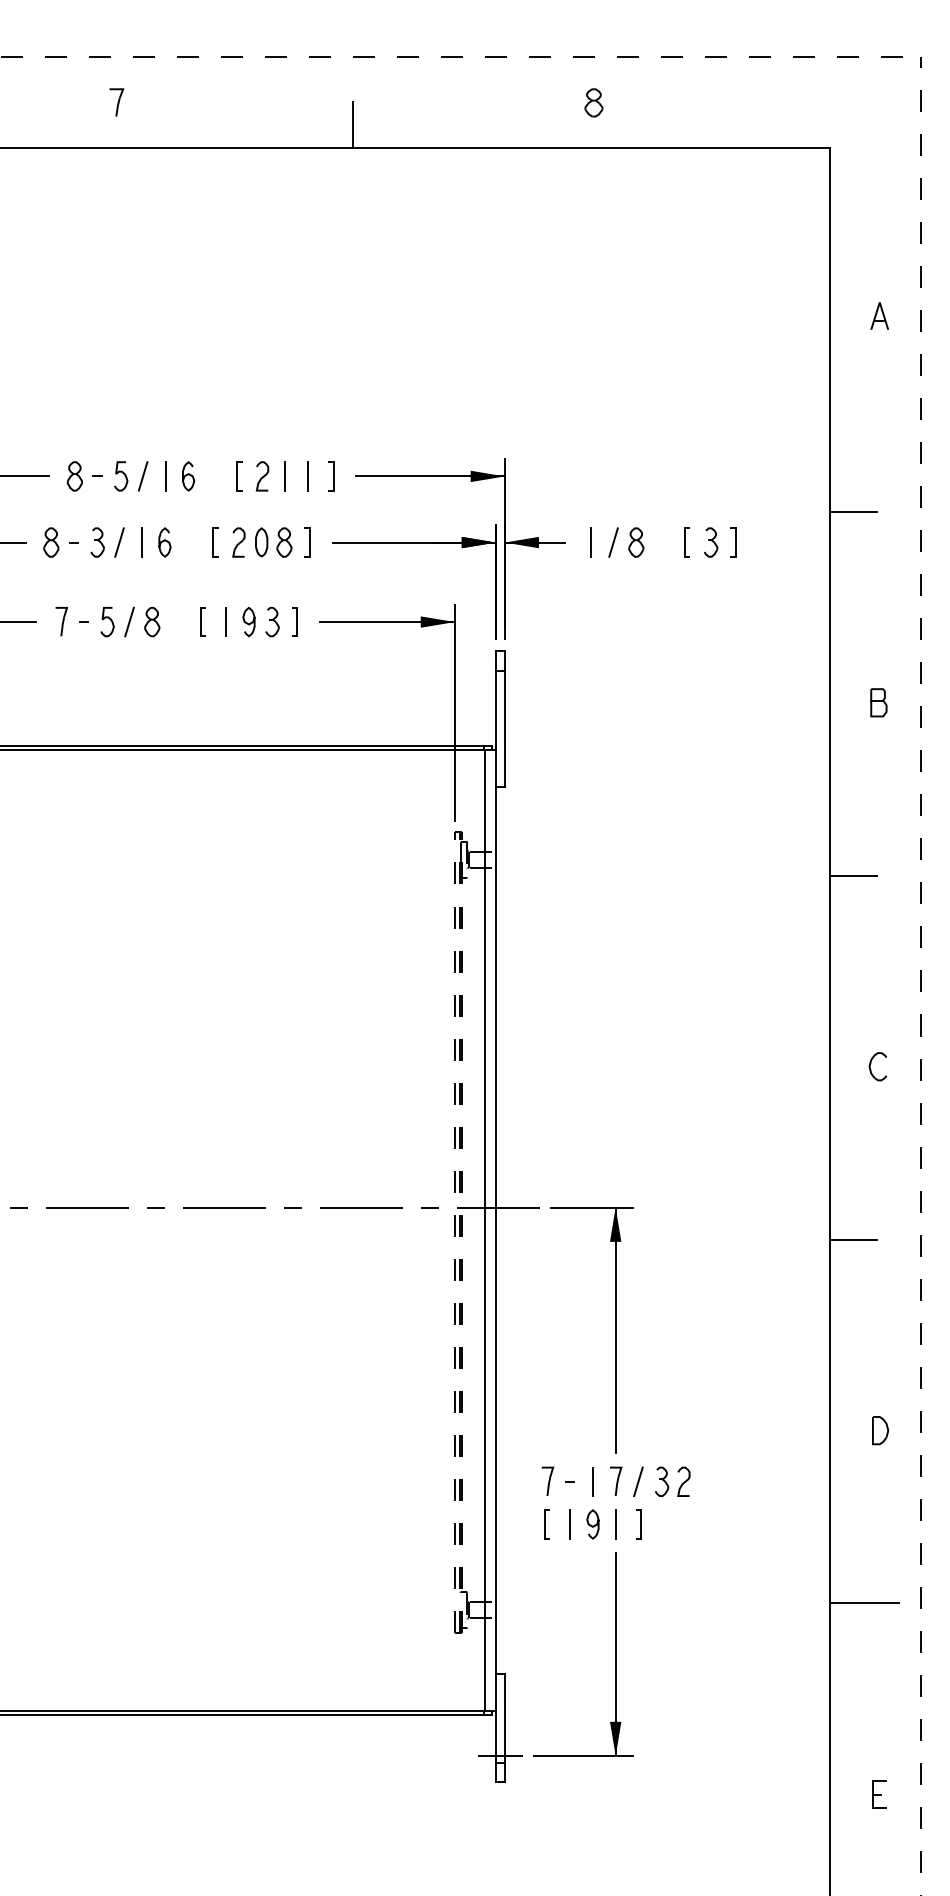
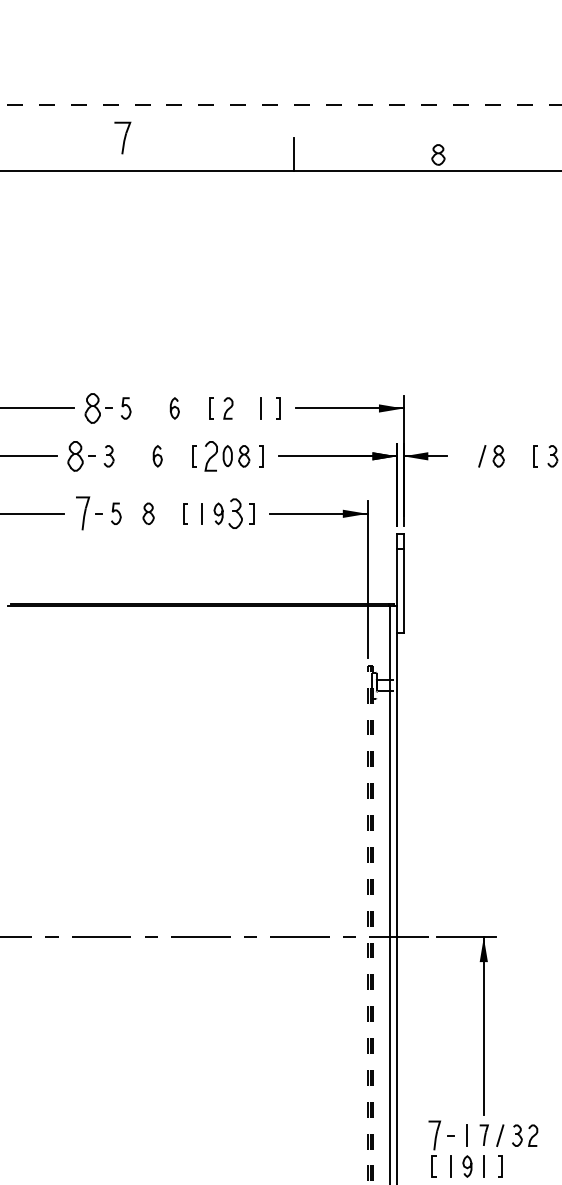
part: (116, 102) -> (122, 138), size x1.6
part: (593, 102) -> (438, 154), moved
part: (74, 476) -> (92, 408), size x1.4
line: (142, 476) -> (141, 408), removed
line: (165, 476) -> (158, 408), removed
line: (285, 476) -> (244, 408), removed
part: (51, 542) -> (75, 456), size x1.4
line: (119, 542) -> (124, 456), removed
line: (142, 542) -> (141, 456), removed
part: (238, 542) -> (210, 456), size x1.4
line: (590, 542) -> (465, 456), removed
part: (61, 621) -> (82, 513), size x1.6
line: (129, 621) -> (132, 513), removed
part: (272, 622) -> (235, 514), size x1.4
part: (547, 1480) -> (434, 1134), size x1.4

